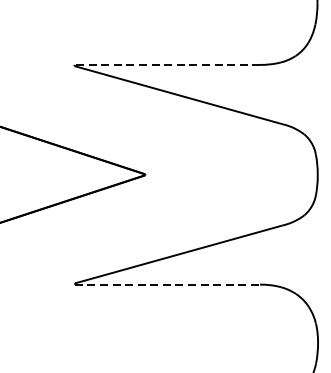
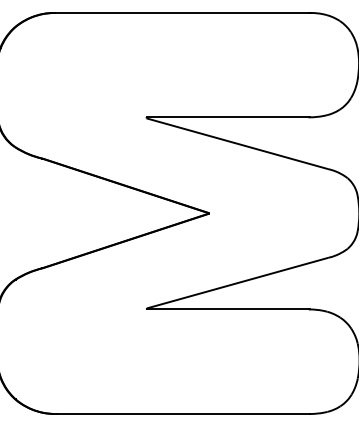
line: (167, 65) -> (227, 117), dashed -> solid
line: (168, 284) -> (228, 309), dashed -> solid

